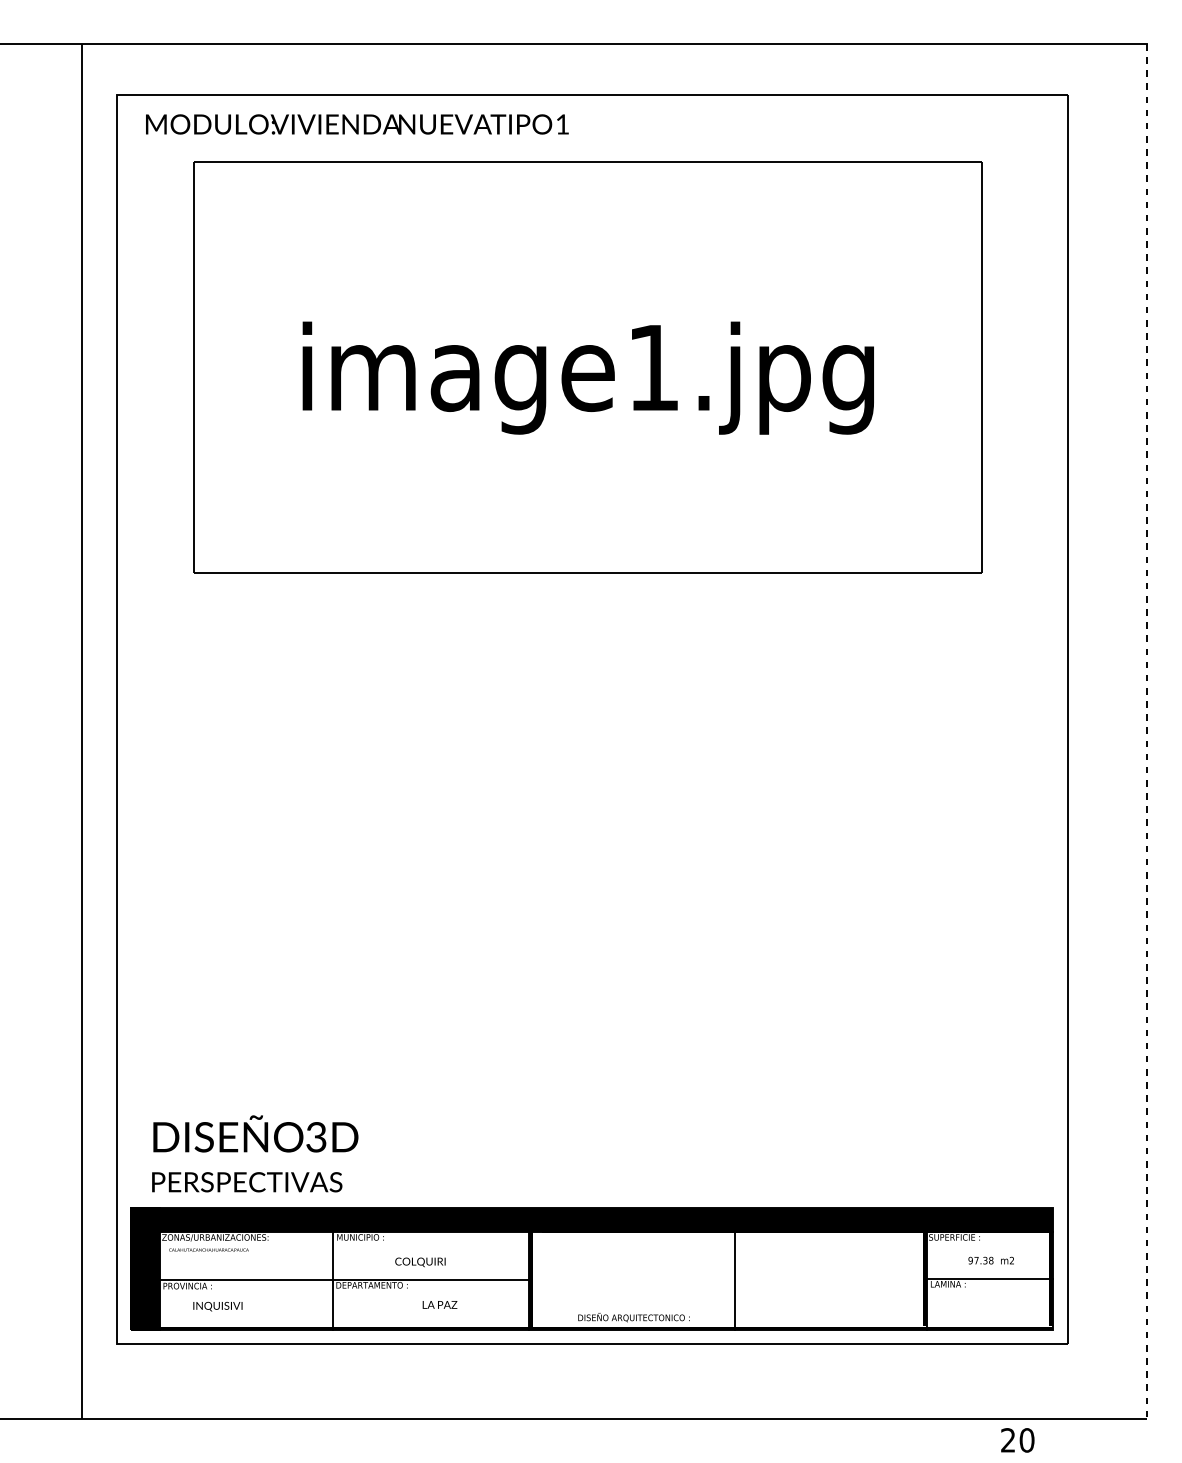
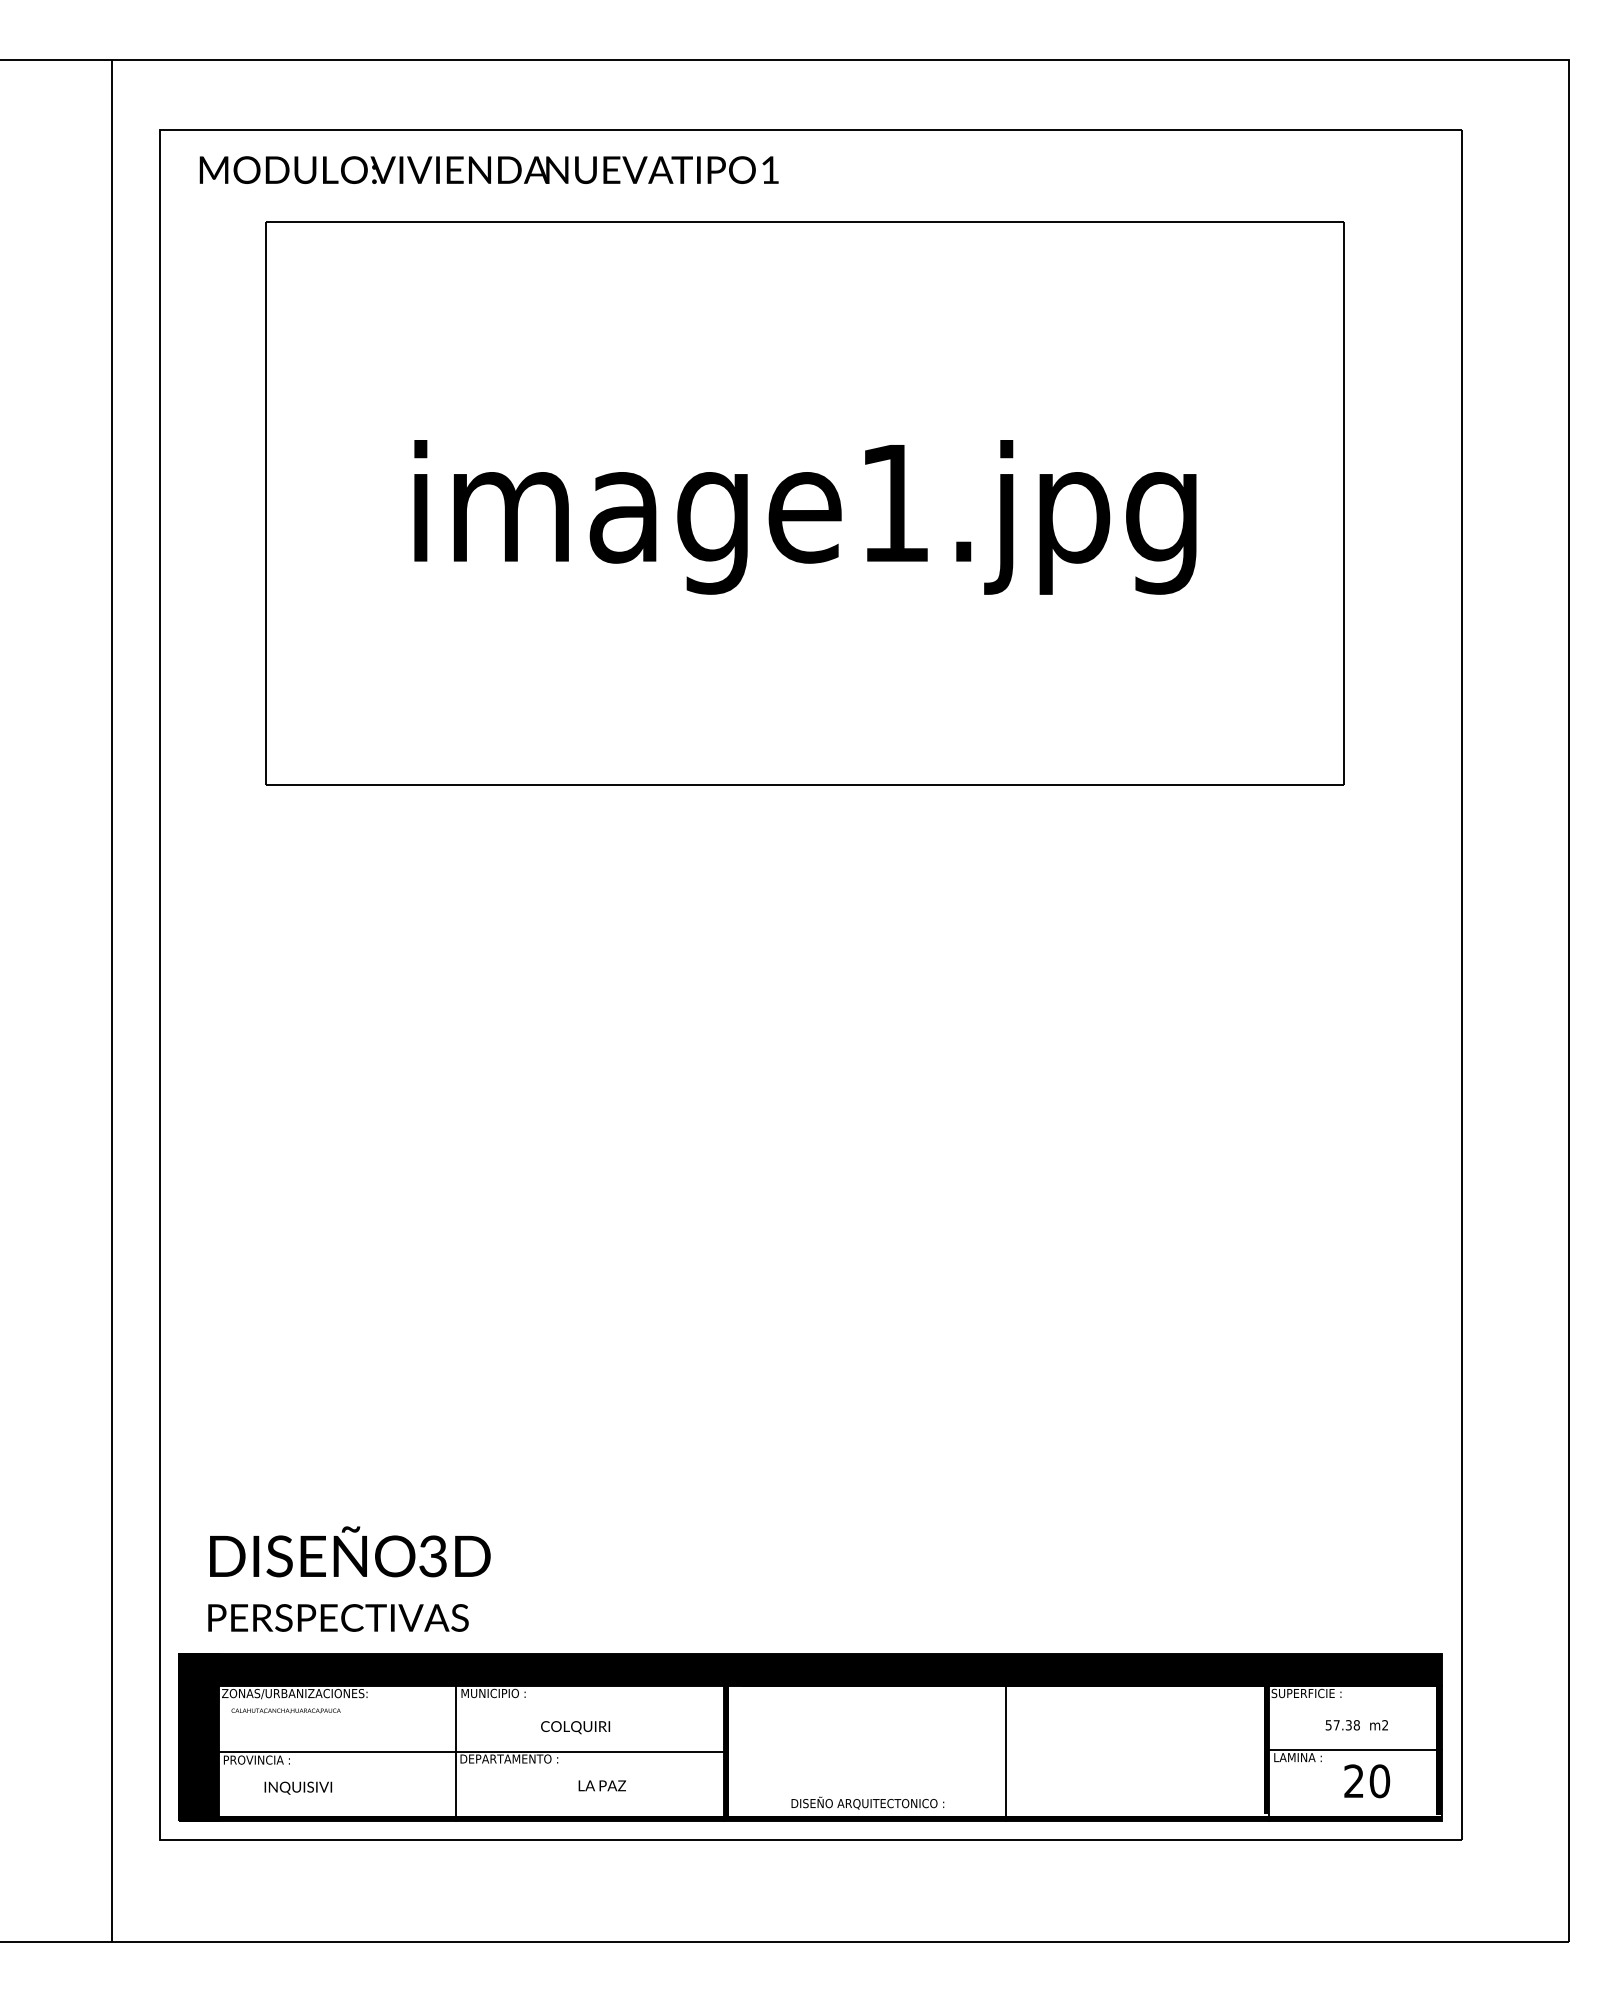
line: (1146, 731) -> (1569, 1001), dashed -> solid
text: (970, 1260) -> (1328, 1725), 97.38 -> 57.38
text: (1018, 1440) -> (1367, 1781), moved

